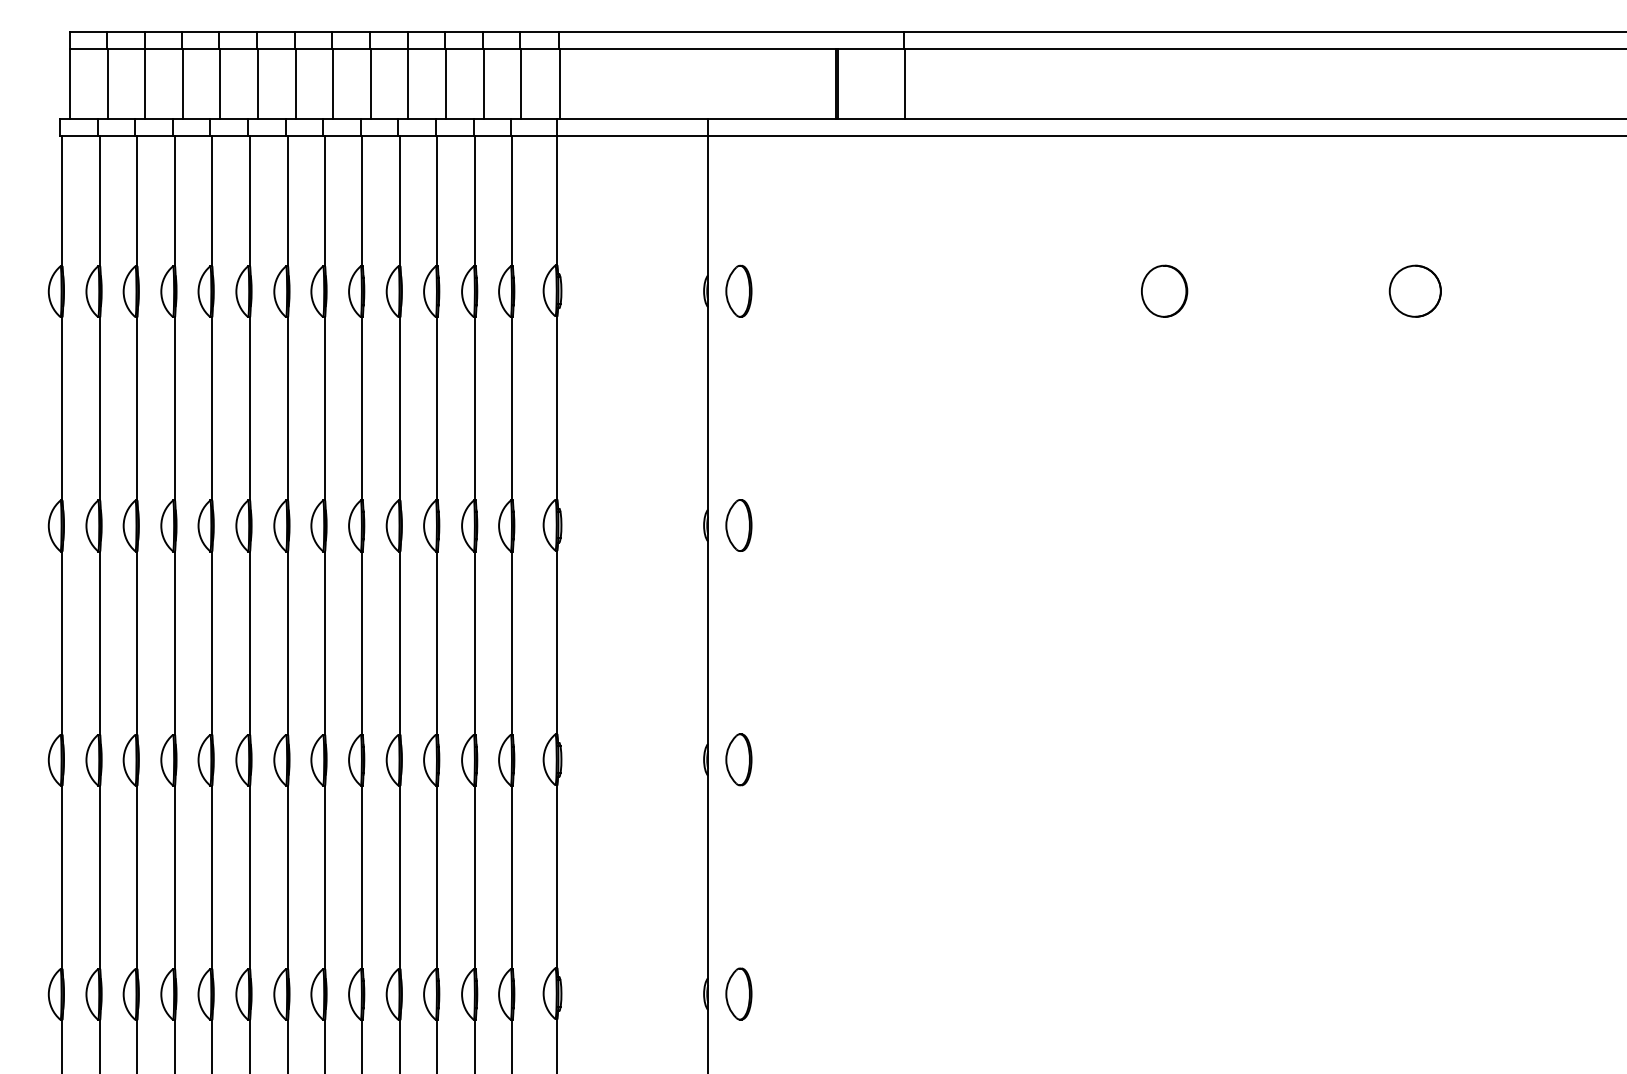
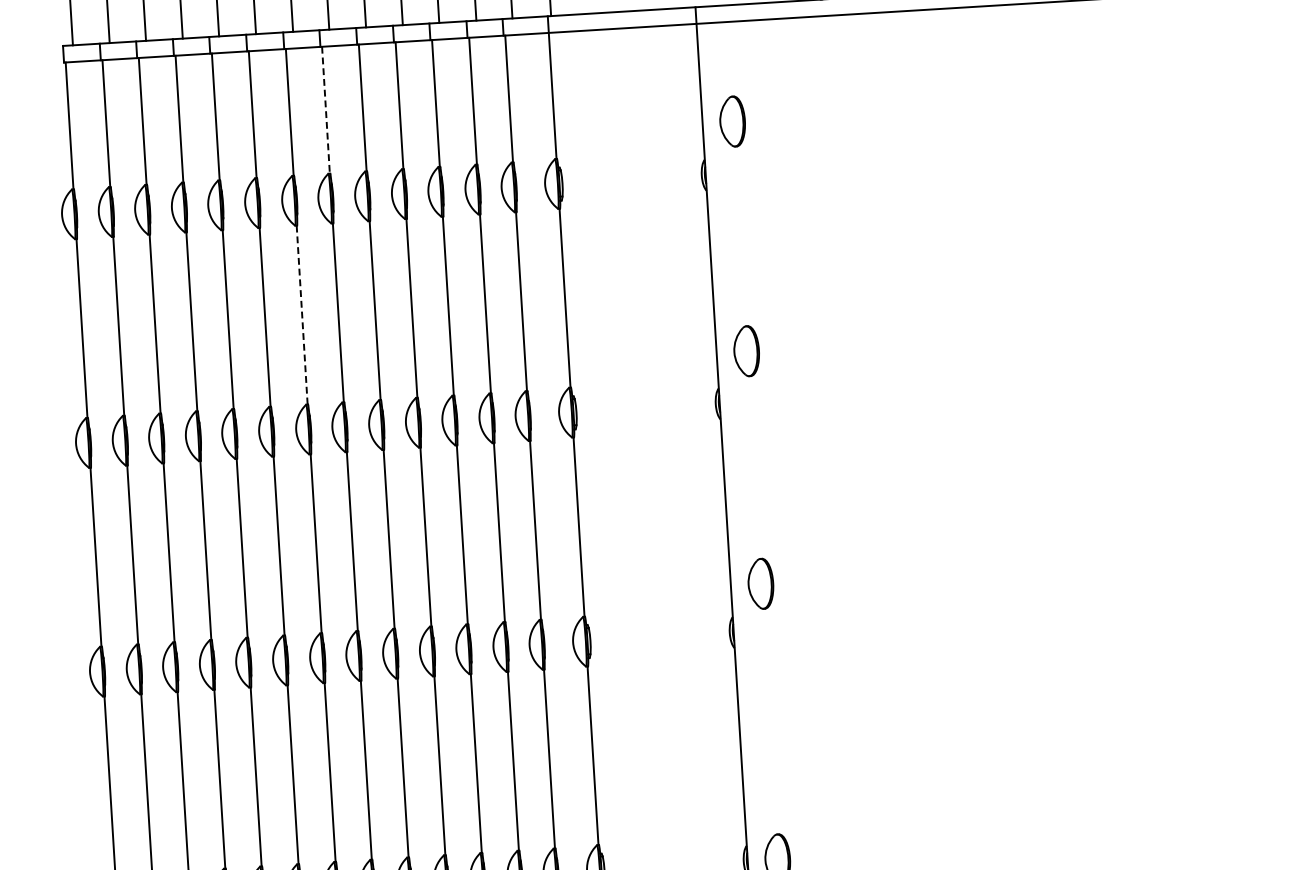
line: (324, 201) -> (325, 110), solid -> dashed
part: (738, 290) -> (732, 120), moved
part: (1164, 290) -> (1151, 147), removed
line: (287, 408) -> (302, 314), solid -> dashed
part: (738, 525) -> (746, 351), moved
part: (738, 759) -> (760, 583), moved

